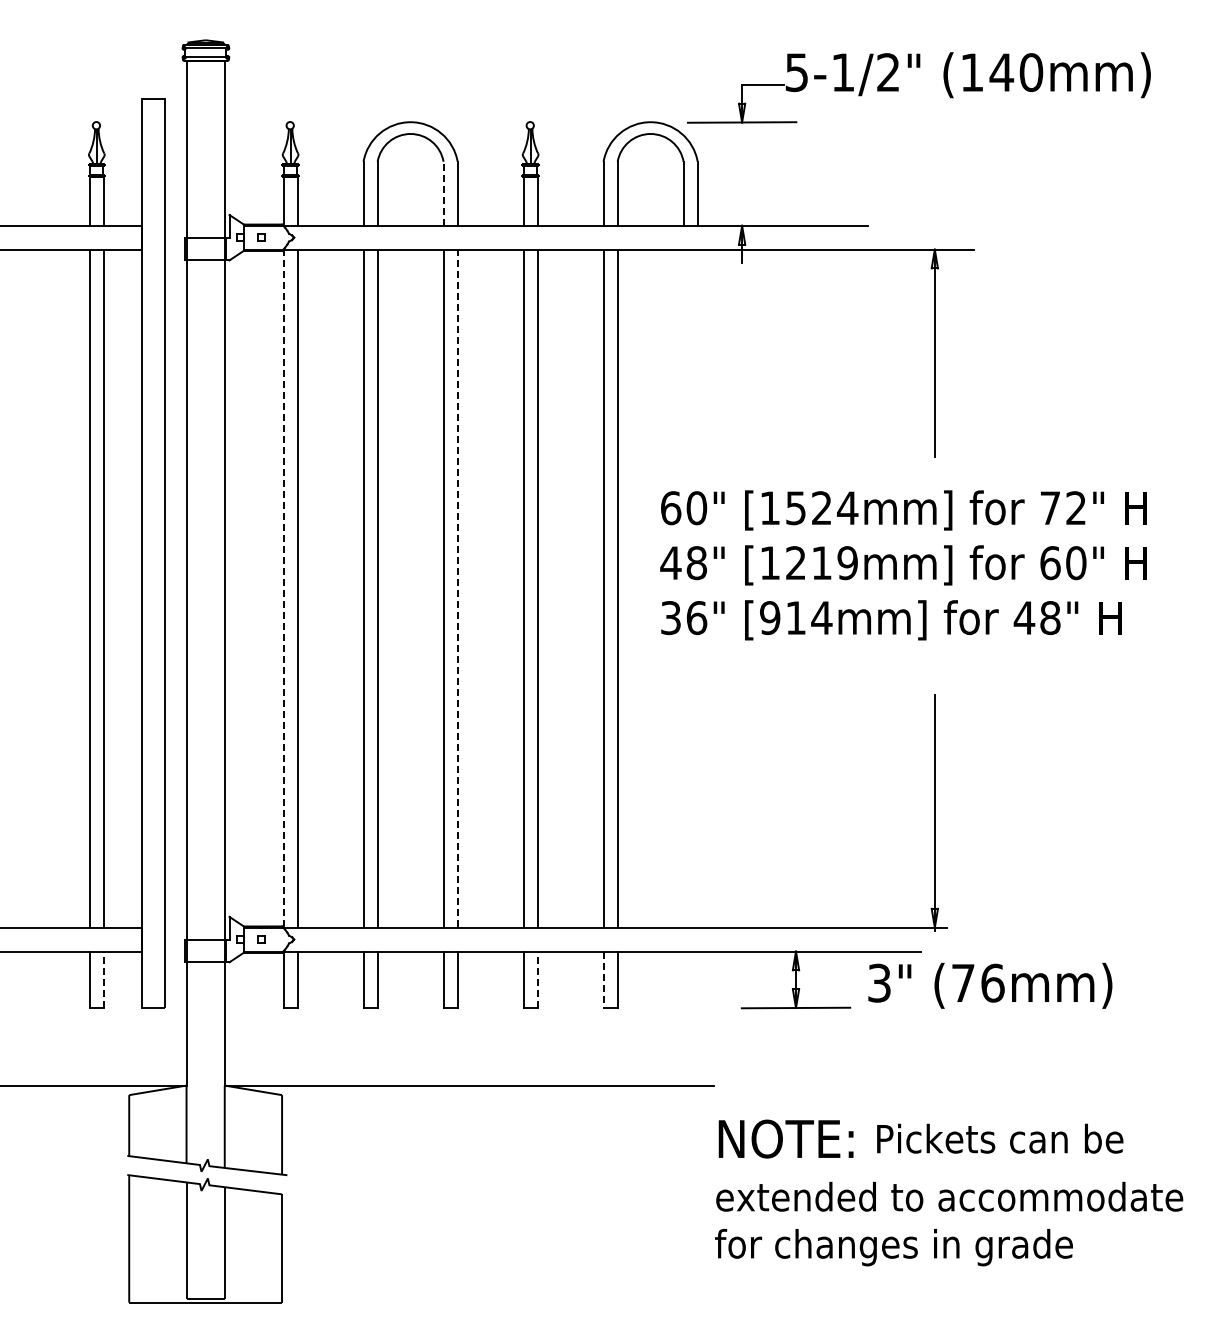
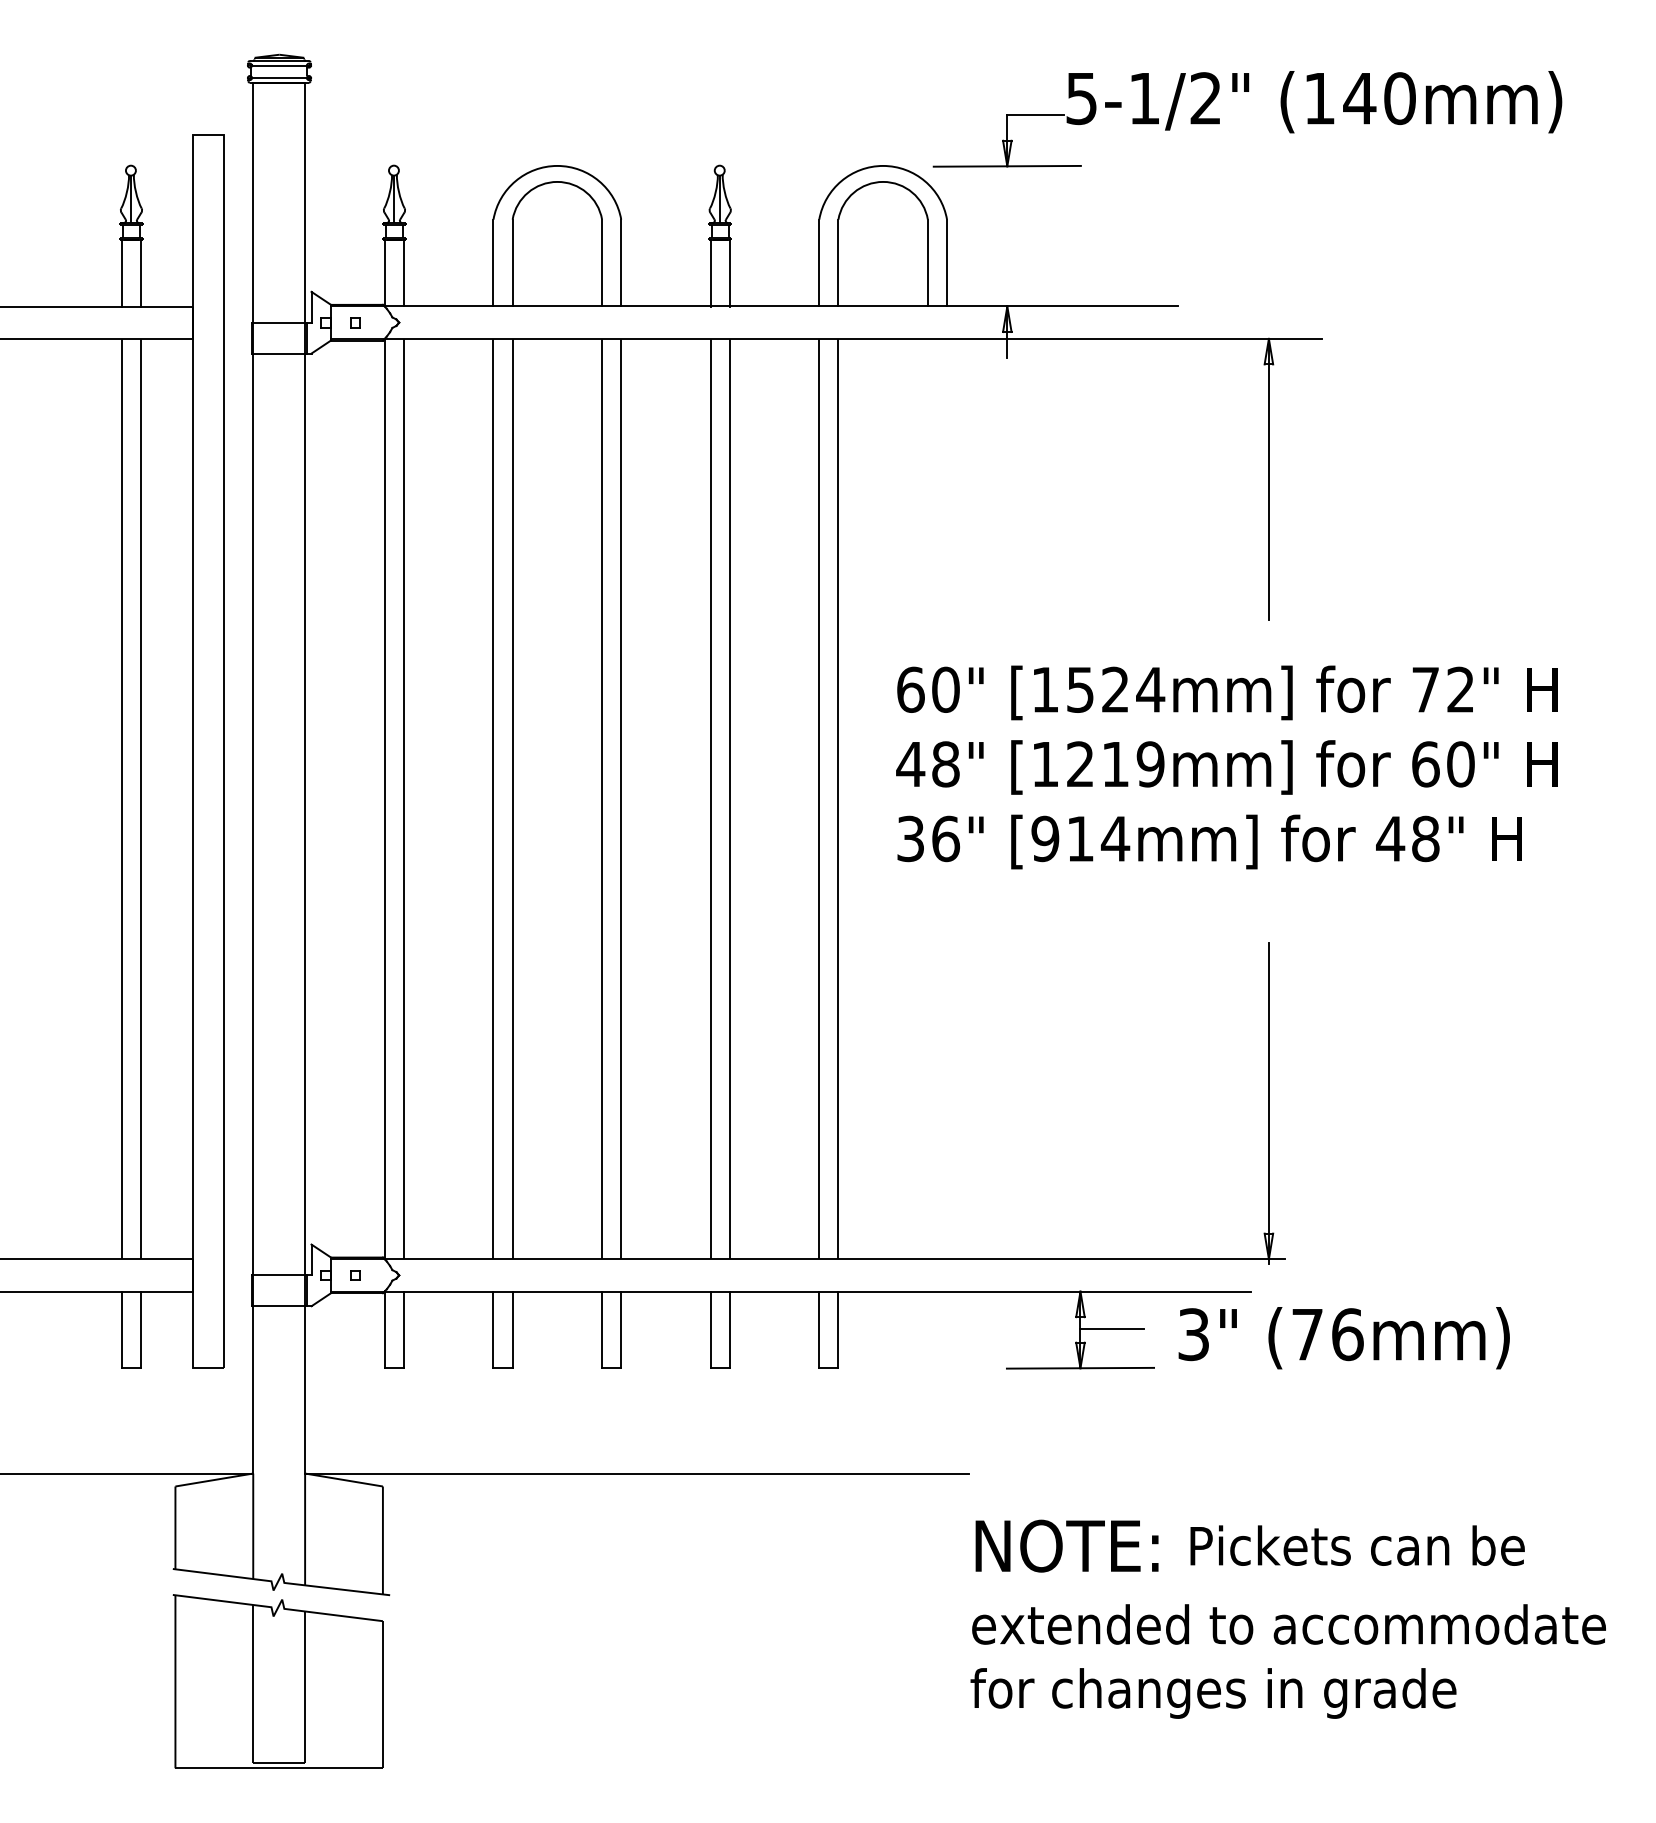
line: (443, 193) -> (602, 262), dashed -> solid
line: (283, 588) -> (384, 798), dashed -> solid
line: (457, 588) -> (621, 798), dashed -> solid
line: (819, 978) -> (1112, 1328), added
line: (103, 979) -> (140, 1329), dashed -> solid
line: (537, 979) -> (729, 1329), dashed -> solid
line: (603, 980) -> (819, 1330), dashed -> solid

